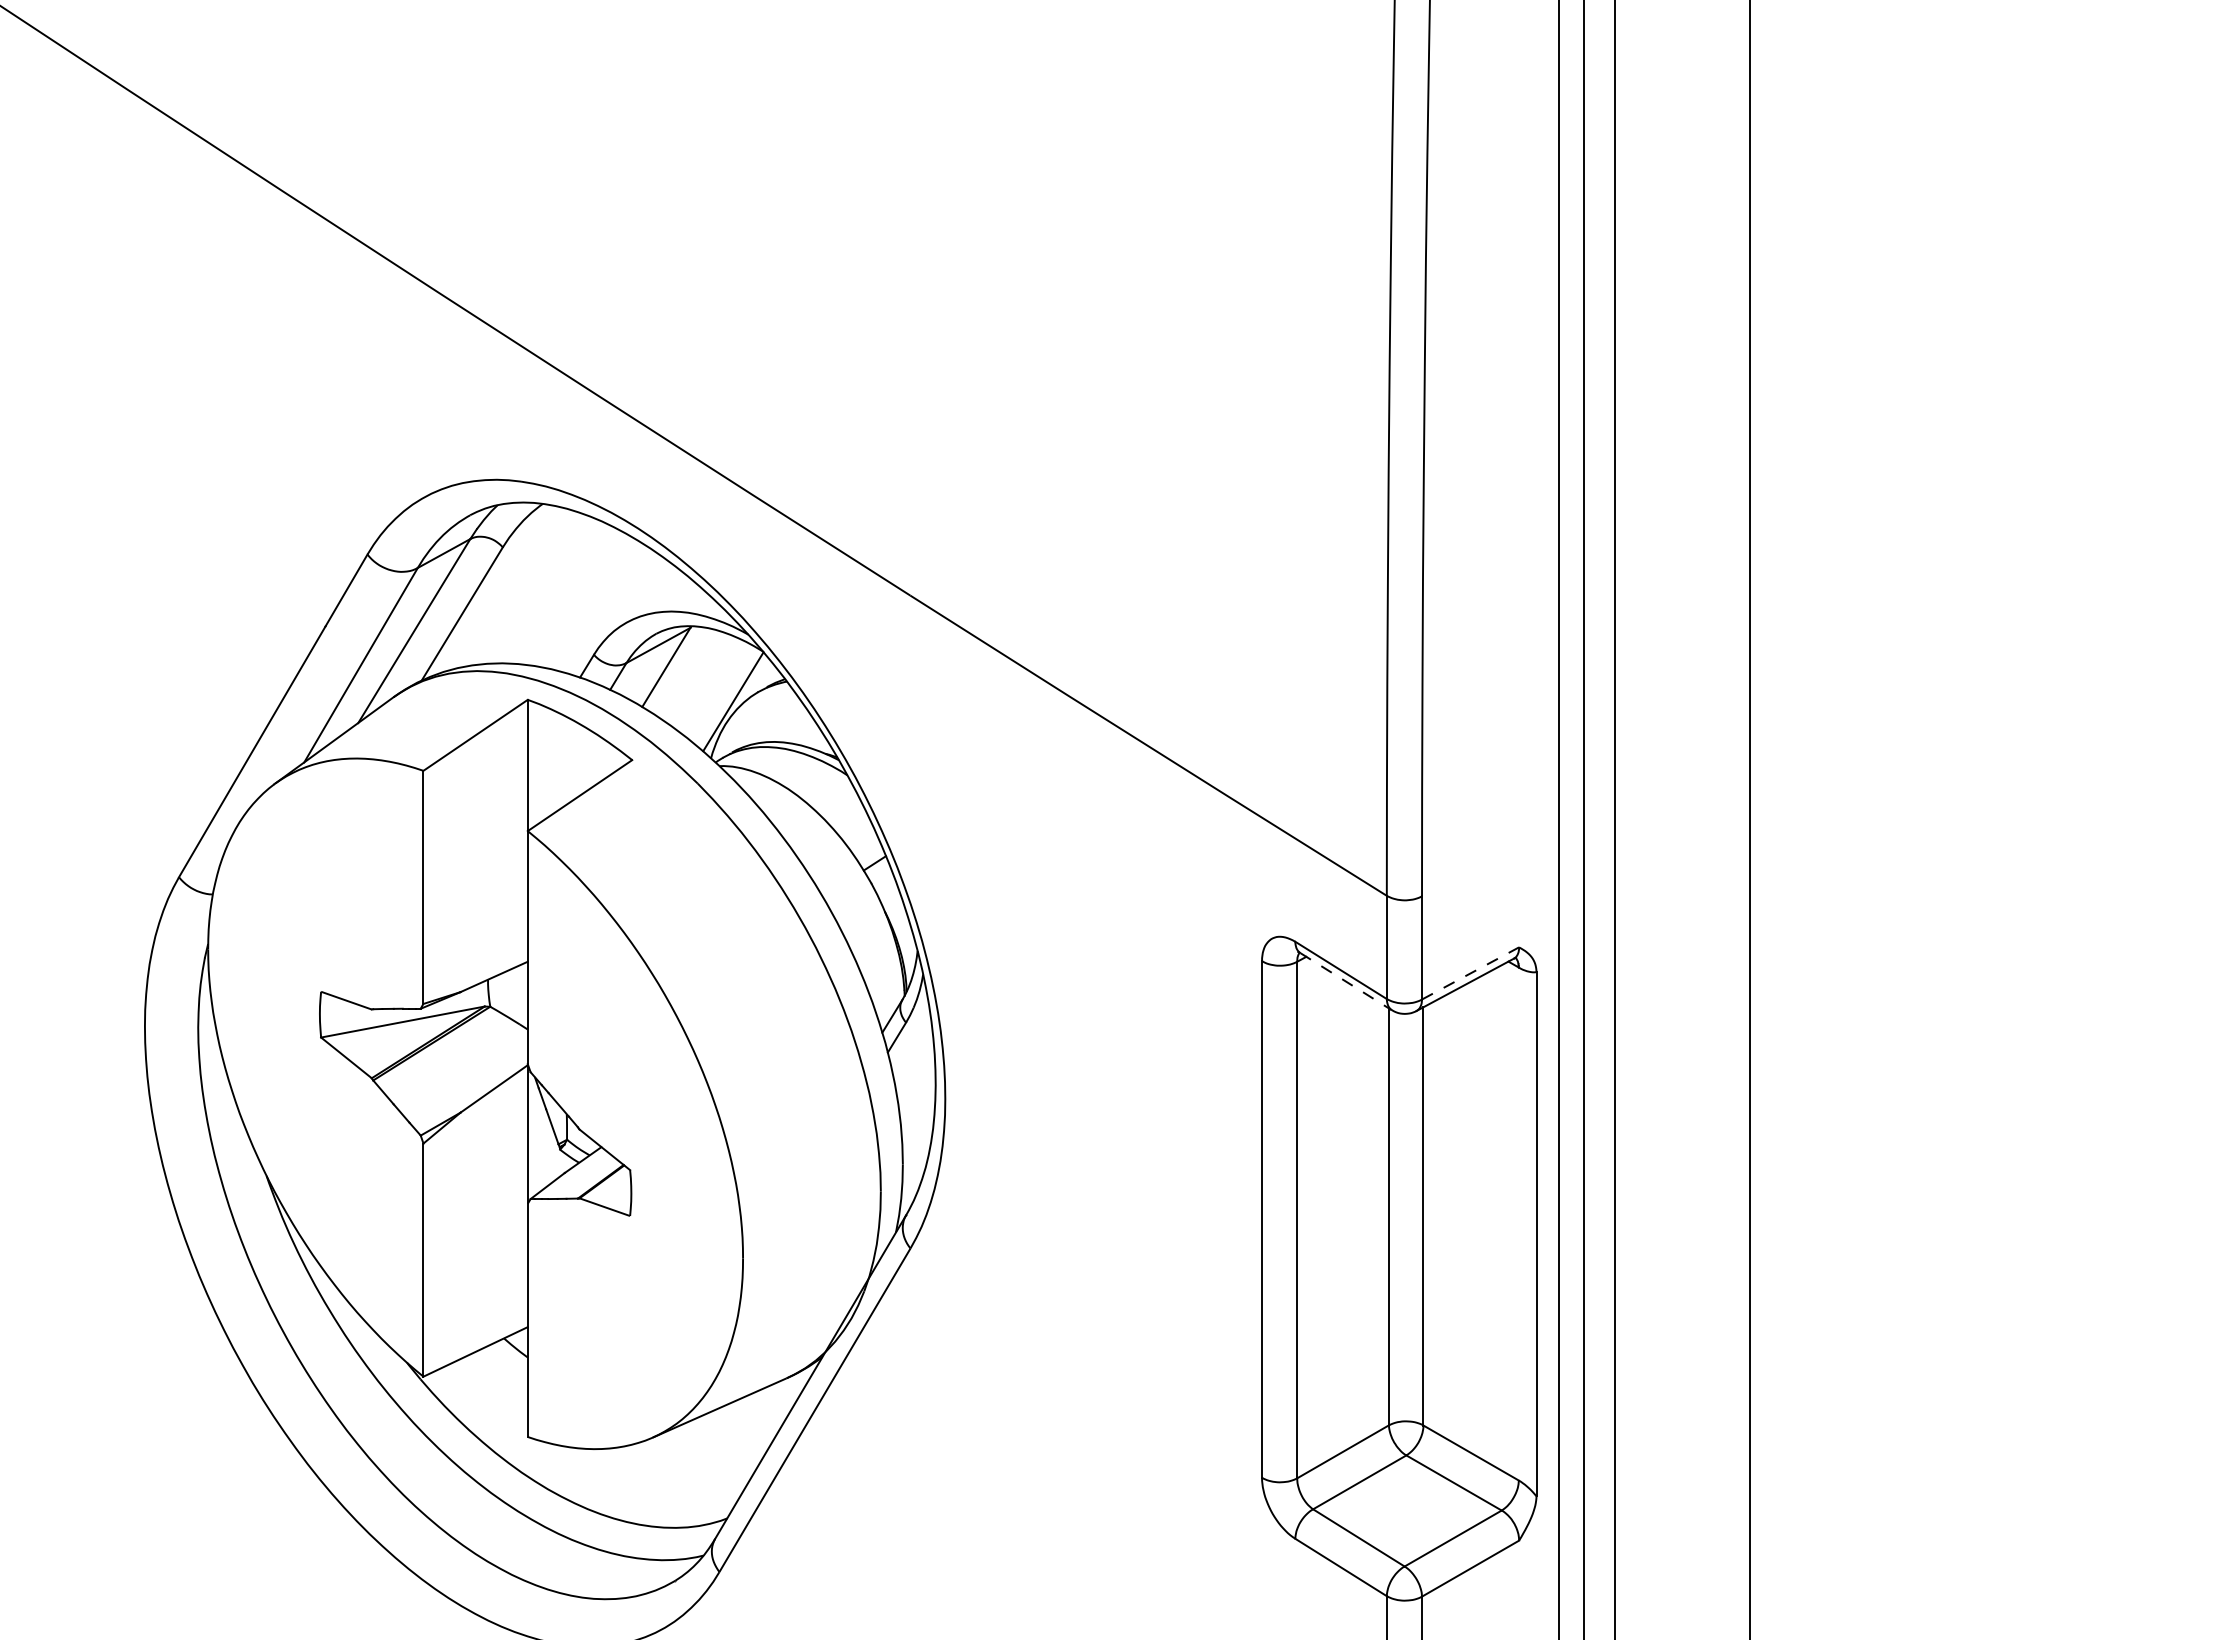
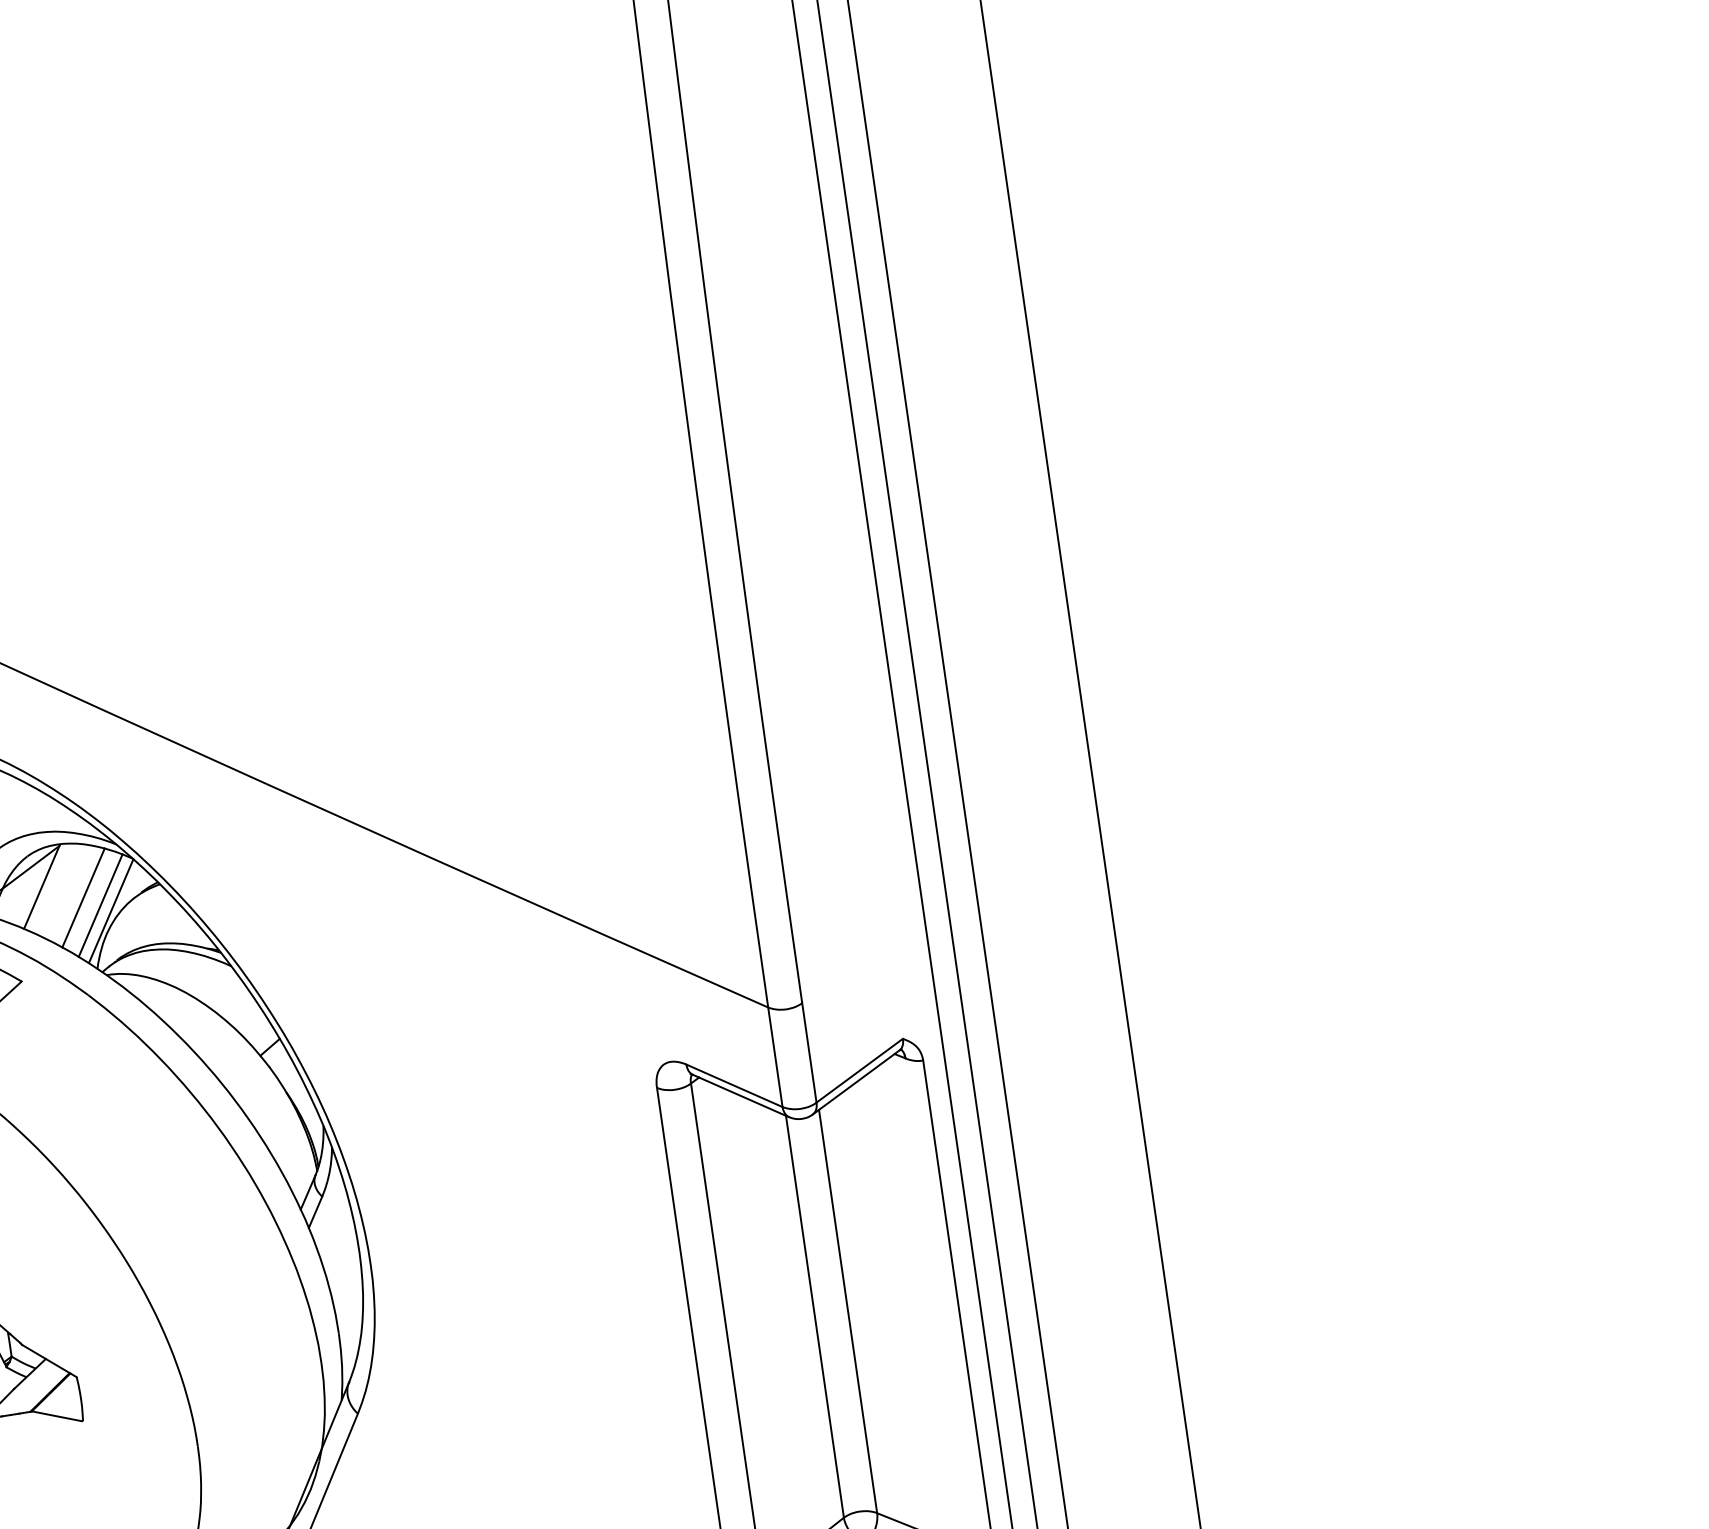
line: (707, 684) -> (83, 898), added
line: (723, 694) -> (100, 905), added
line: (1470, 973) -> (859, 1070), dashed -> solid
line: (1346, 981) -> (741, 1095), dashed -> solid

